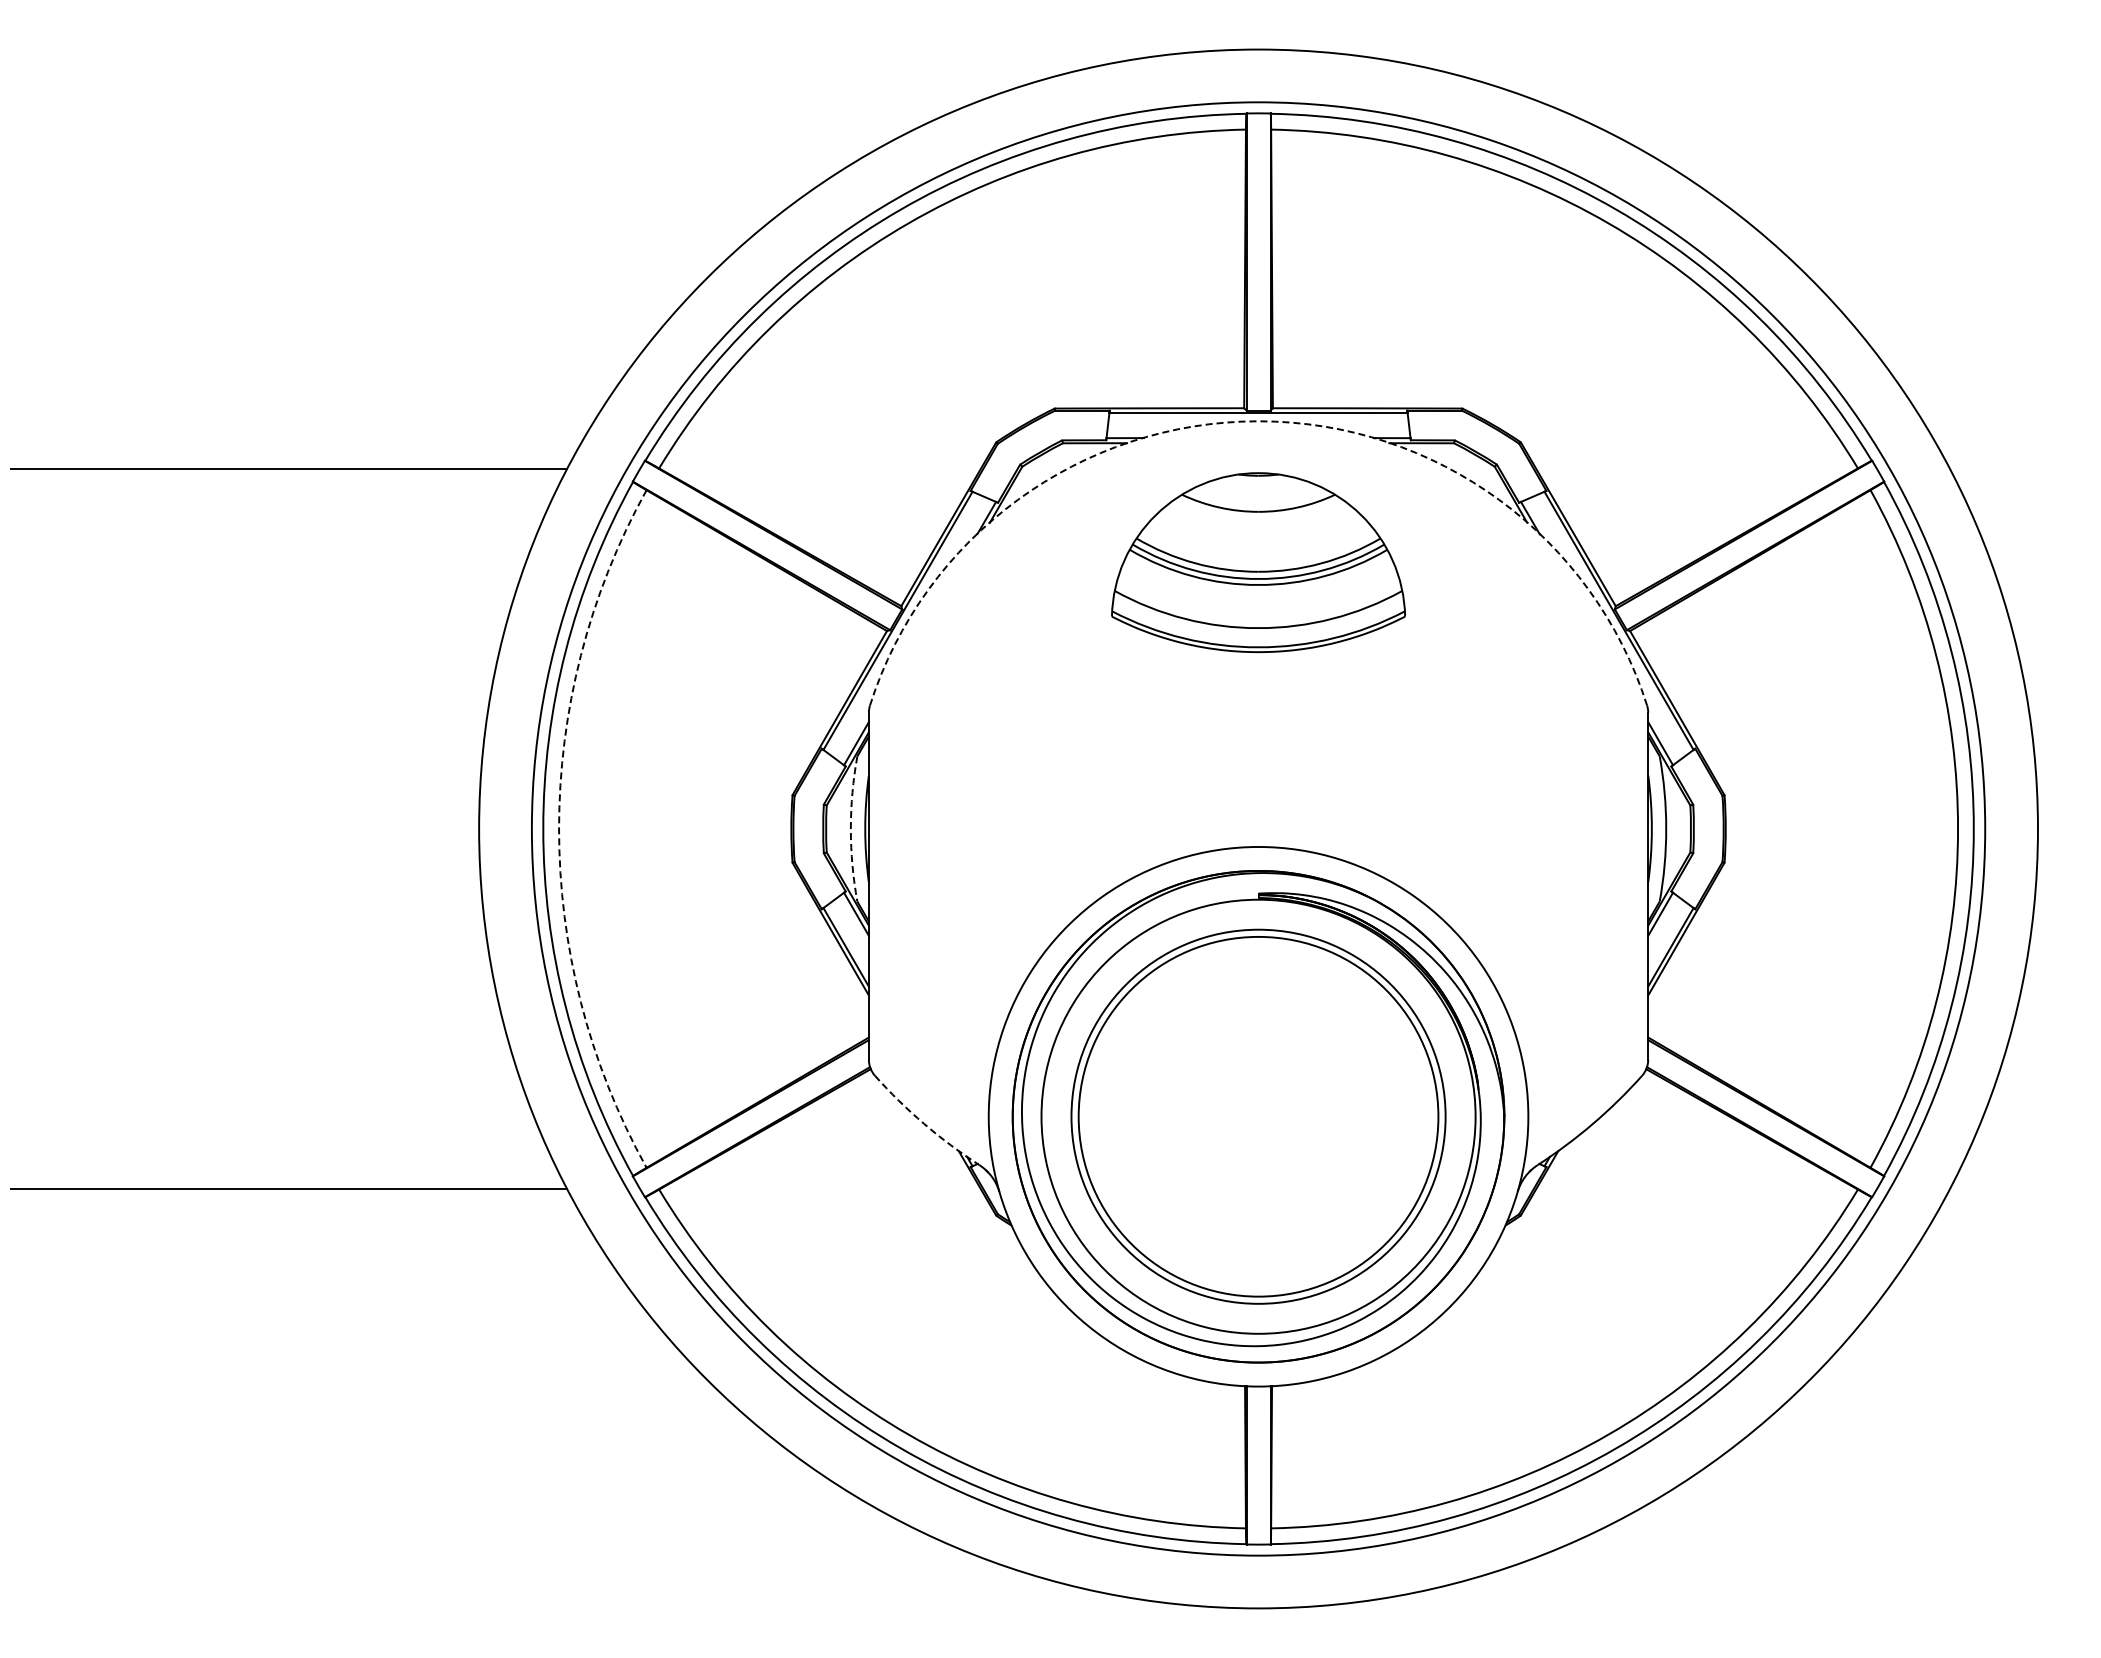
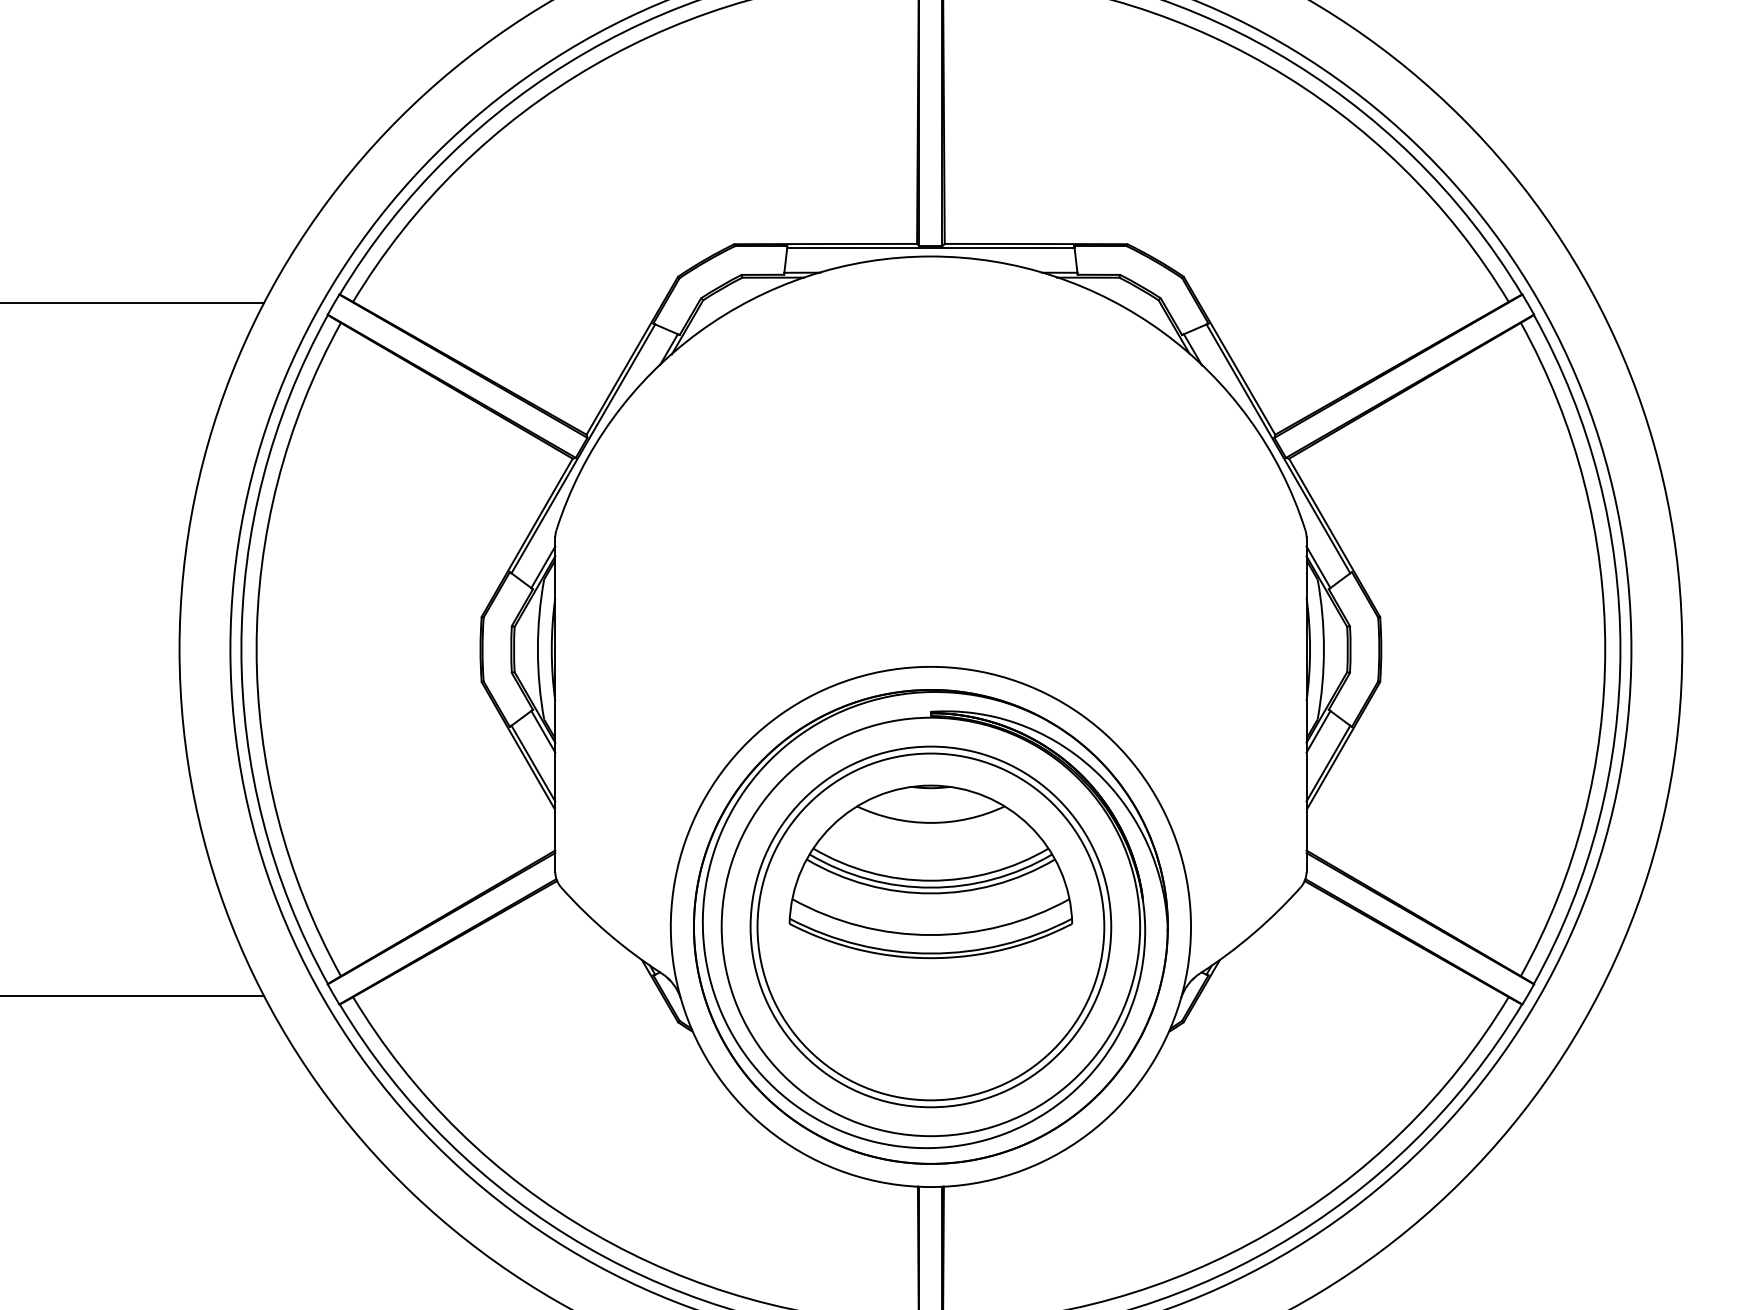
arc: (1258, 421) -> (930, 256), dashed -> solid
part: (1258, 562) -> (930, 871), moved
arc: (559, 828) -> (257, 649), dashed -> solid
arc: (850, 828) -> (537, 649), dashed -> solid
arc: (924, 1123) -> (608, 933), dashed -> solid

